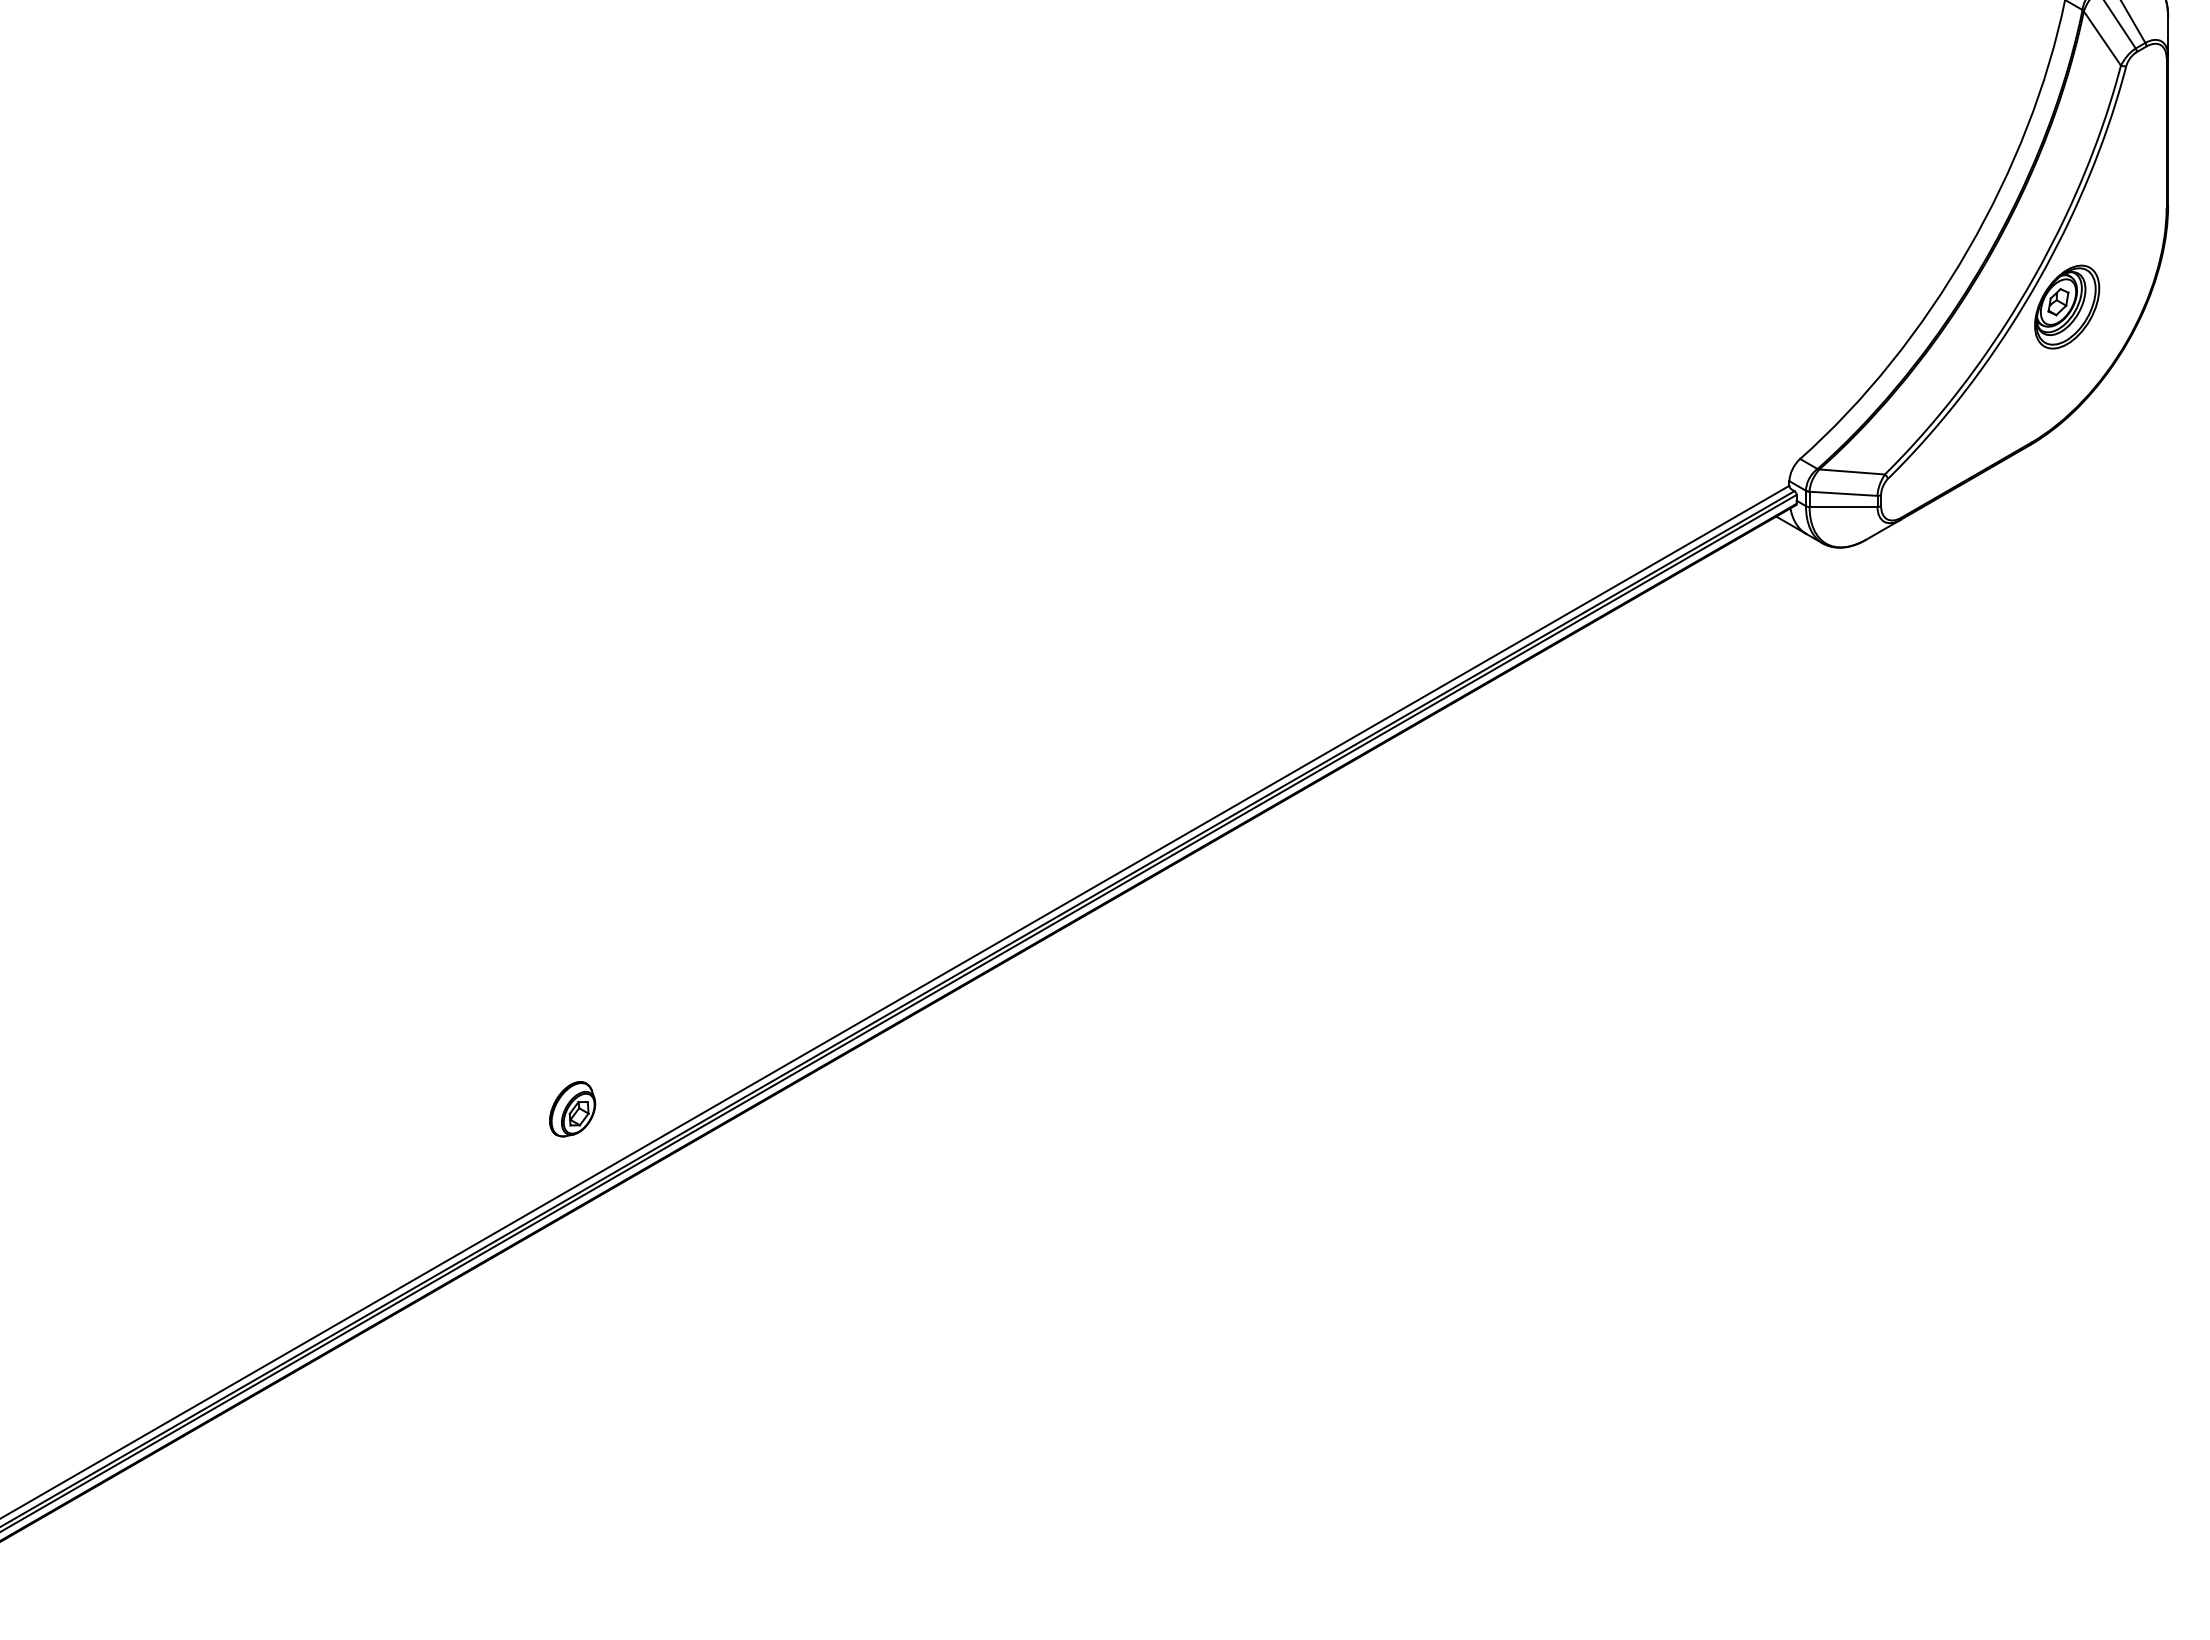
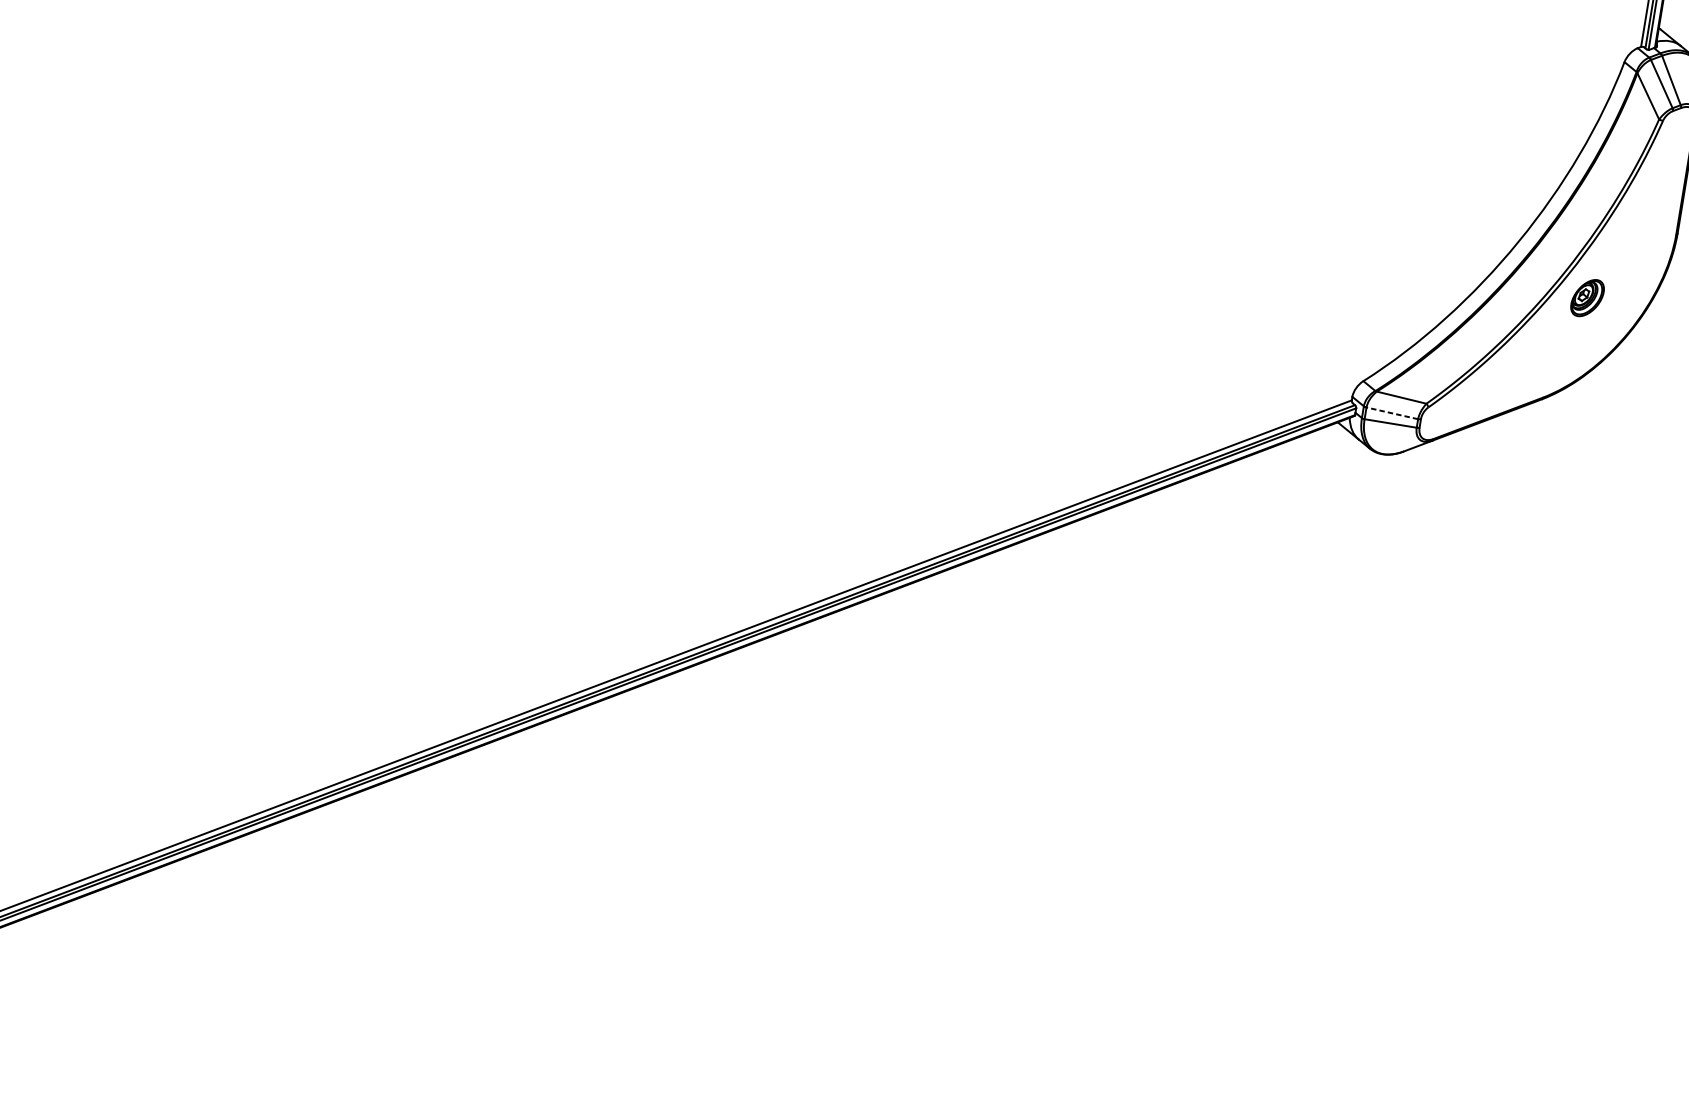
part: (2067, 306) -> (1587, 297), size x0.6
line: (1843, 493) -> (1392, 413), solid -> dashed
part: (572, 1109) -> (339, 726), removed

